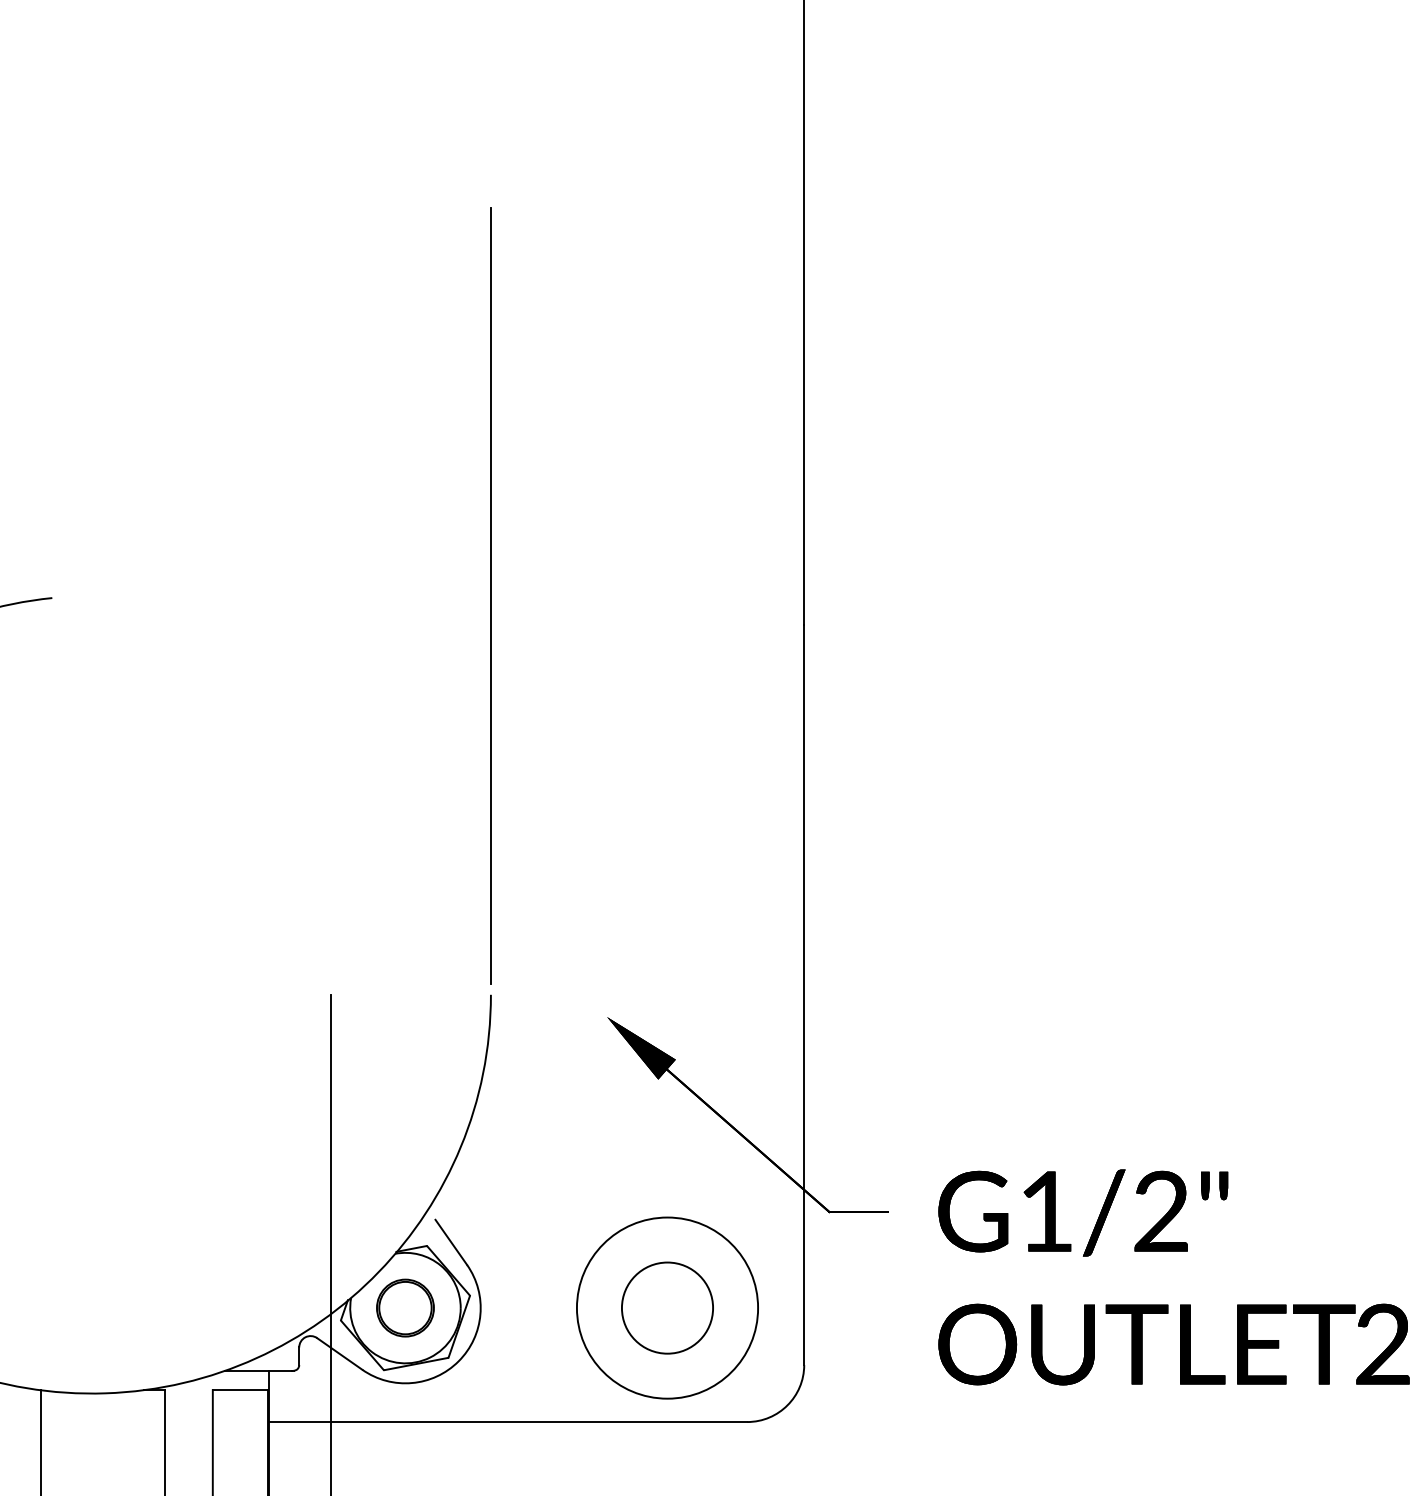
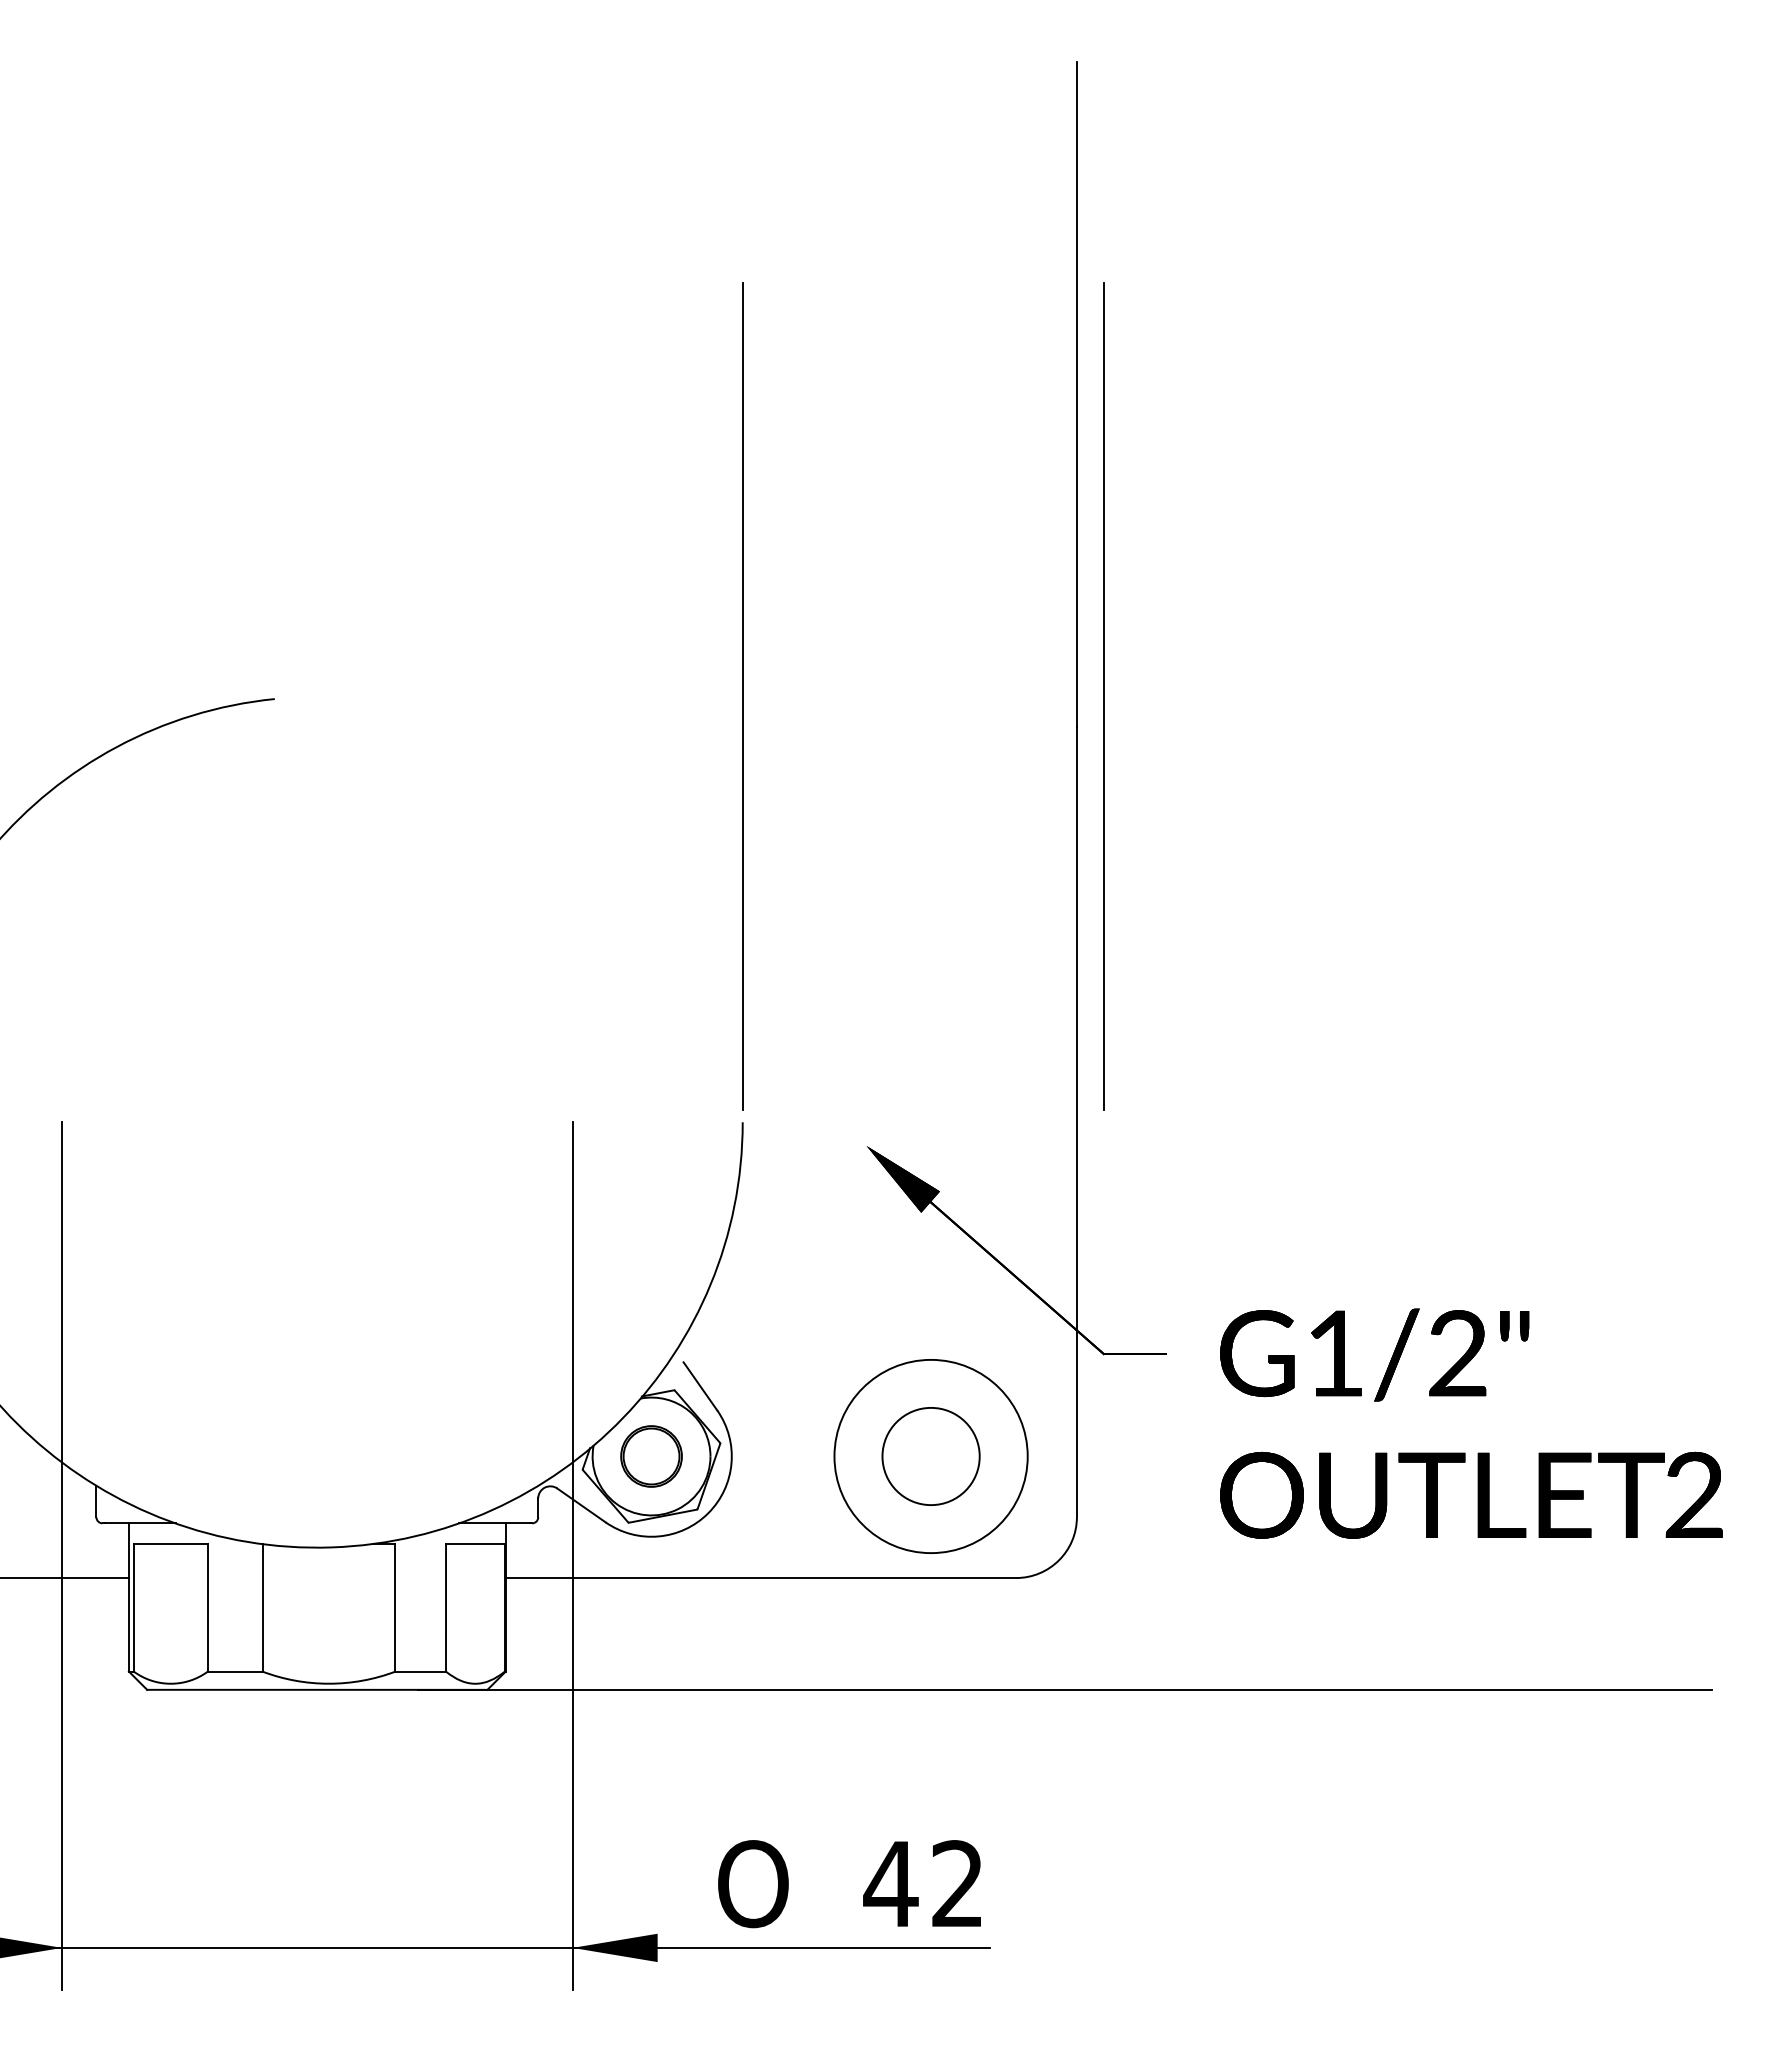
line: (829, 595) -> (1103, 696), added

